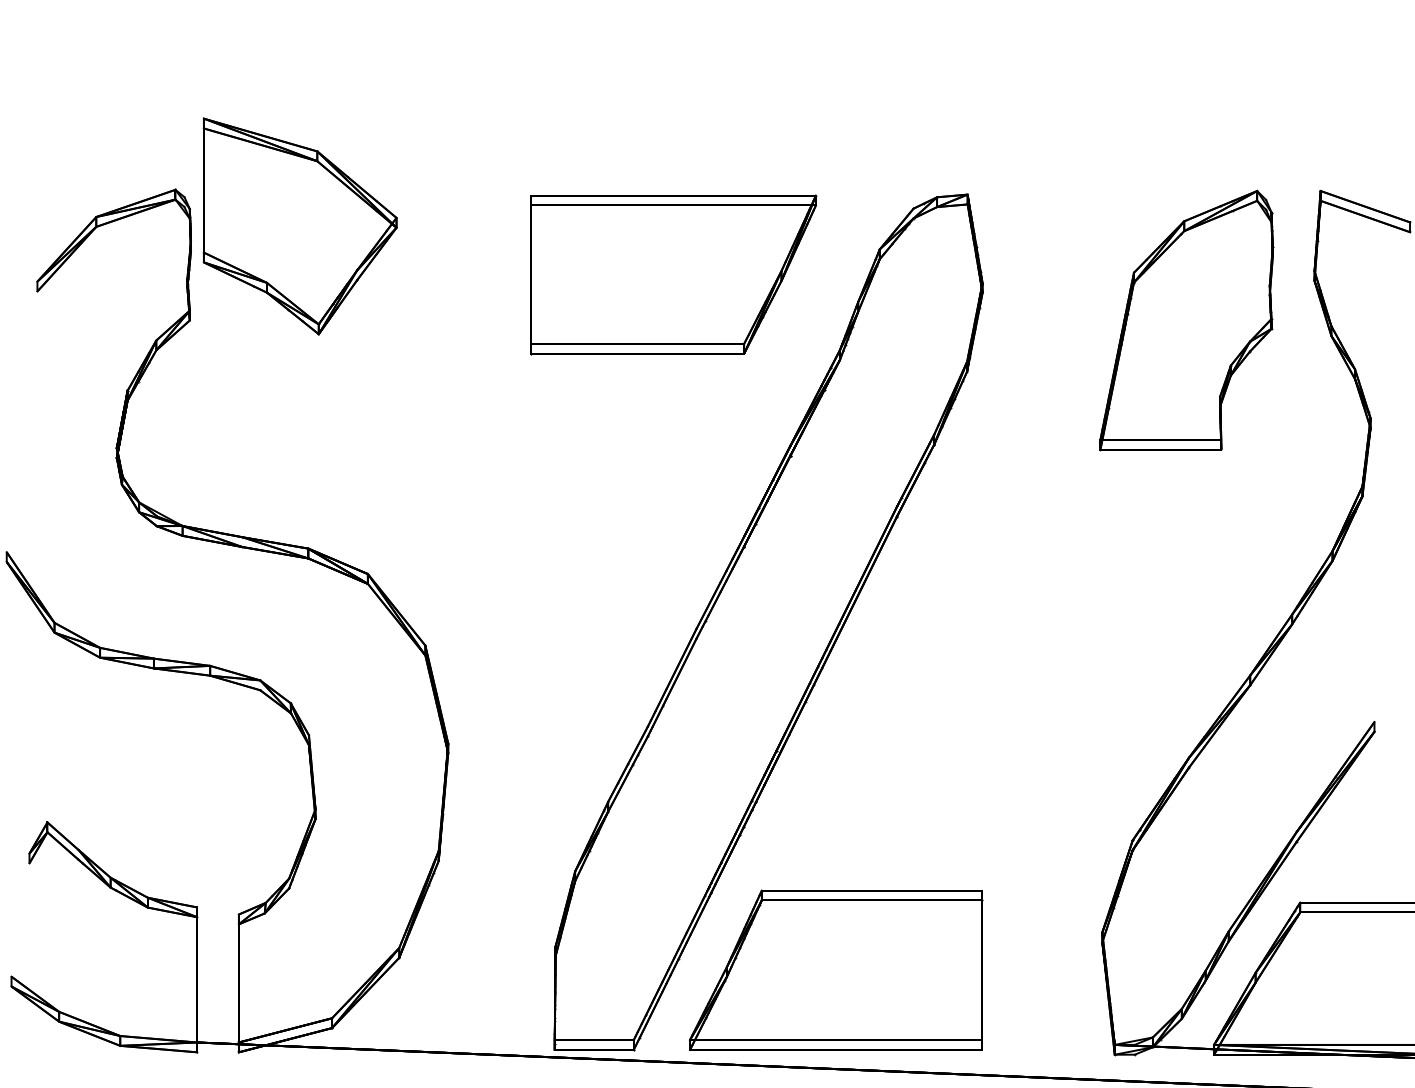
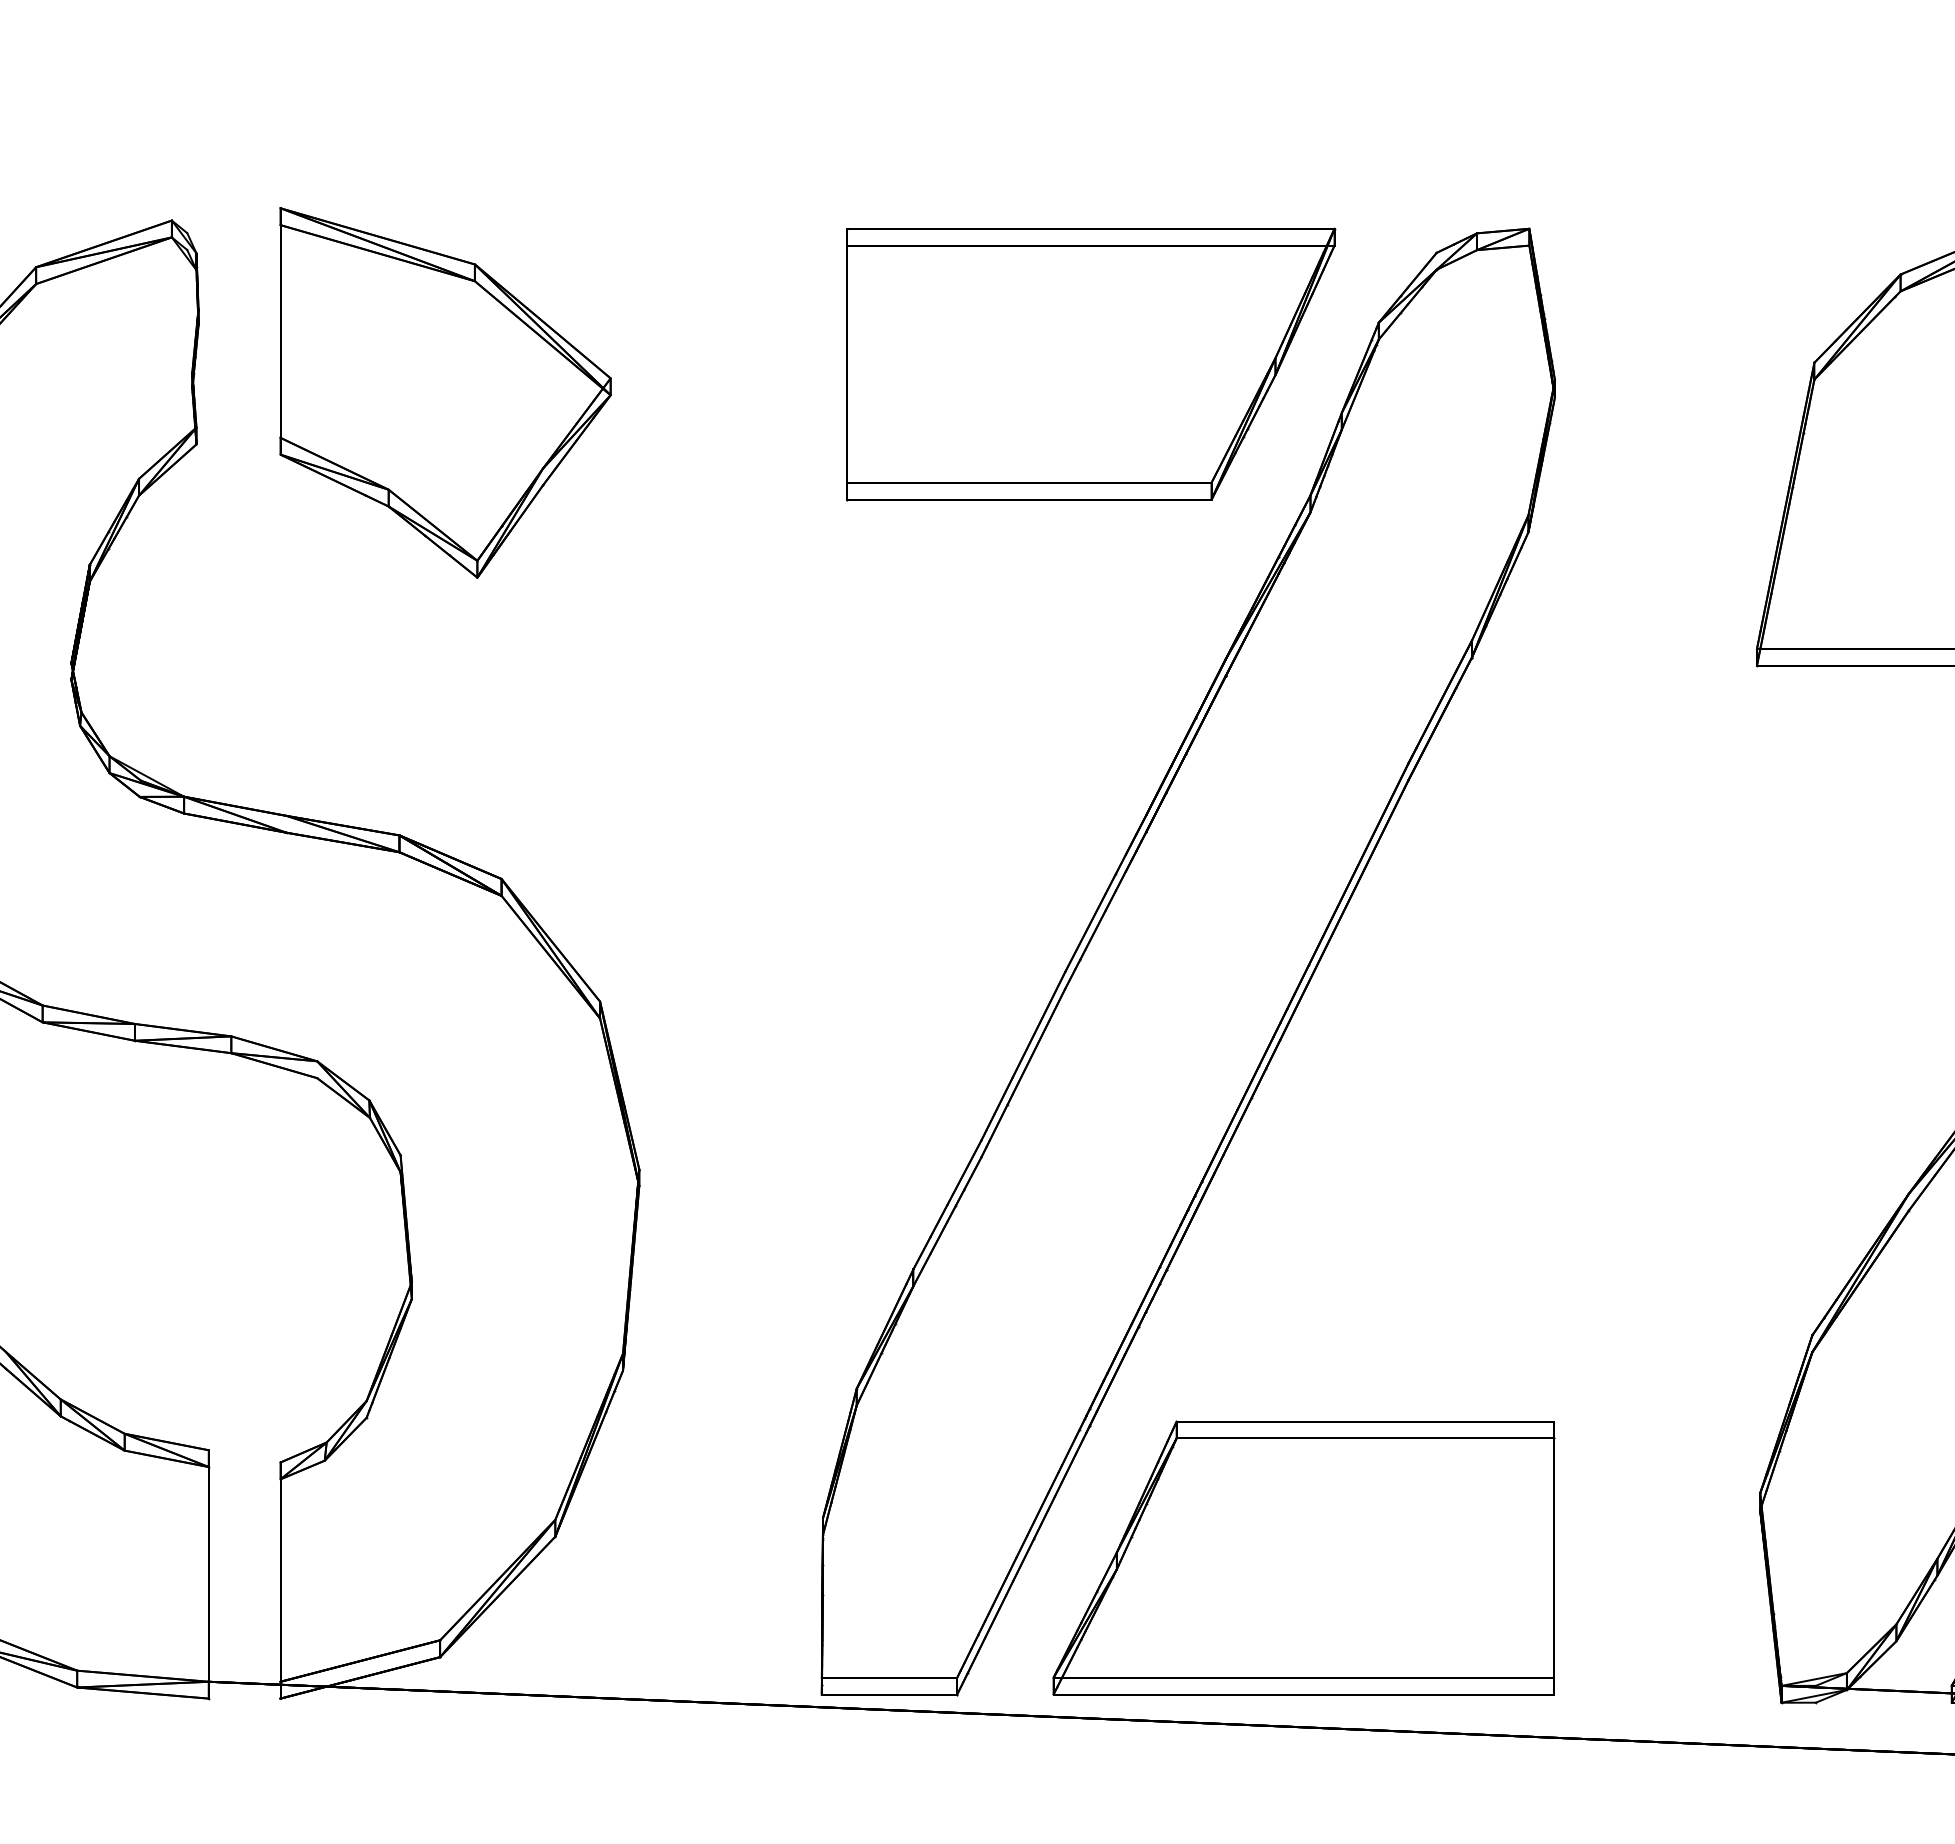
part: (299, 226) -> (444, 393), moved
part: (673, 274) -> (1090, 363), moved

